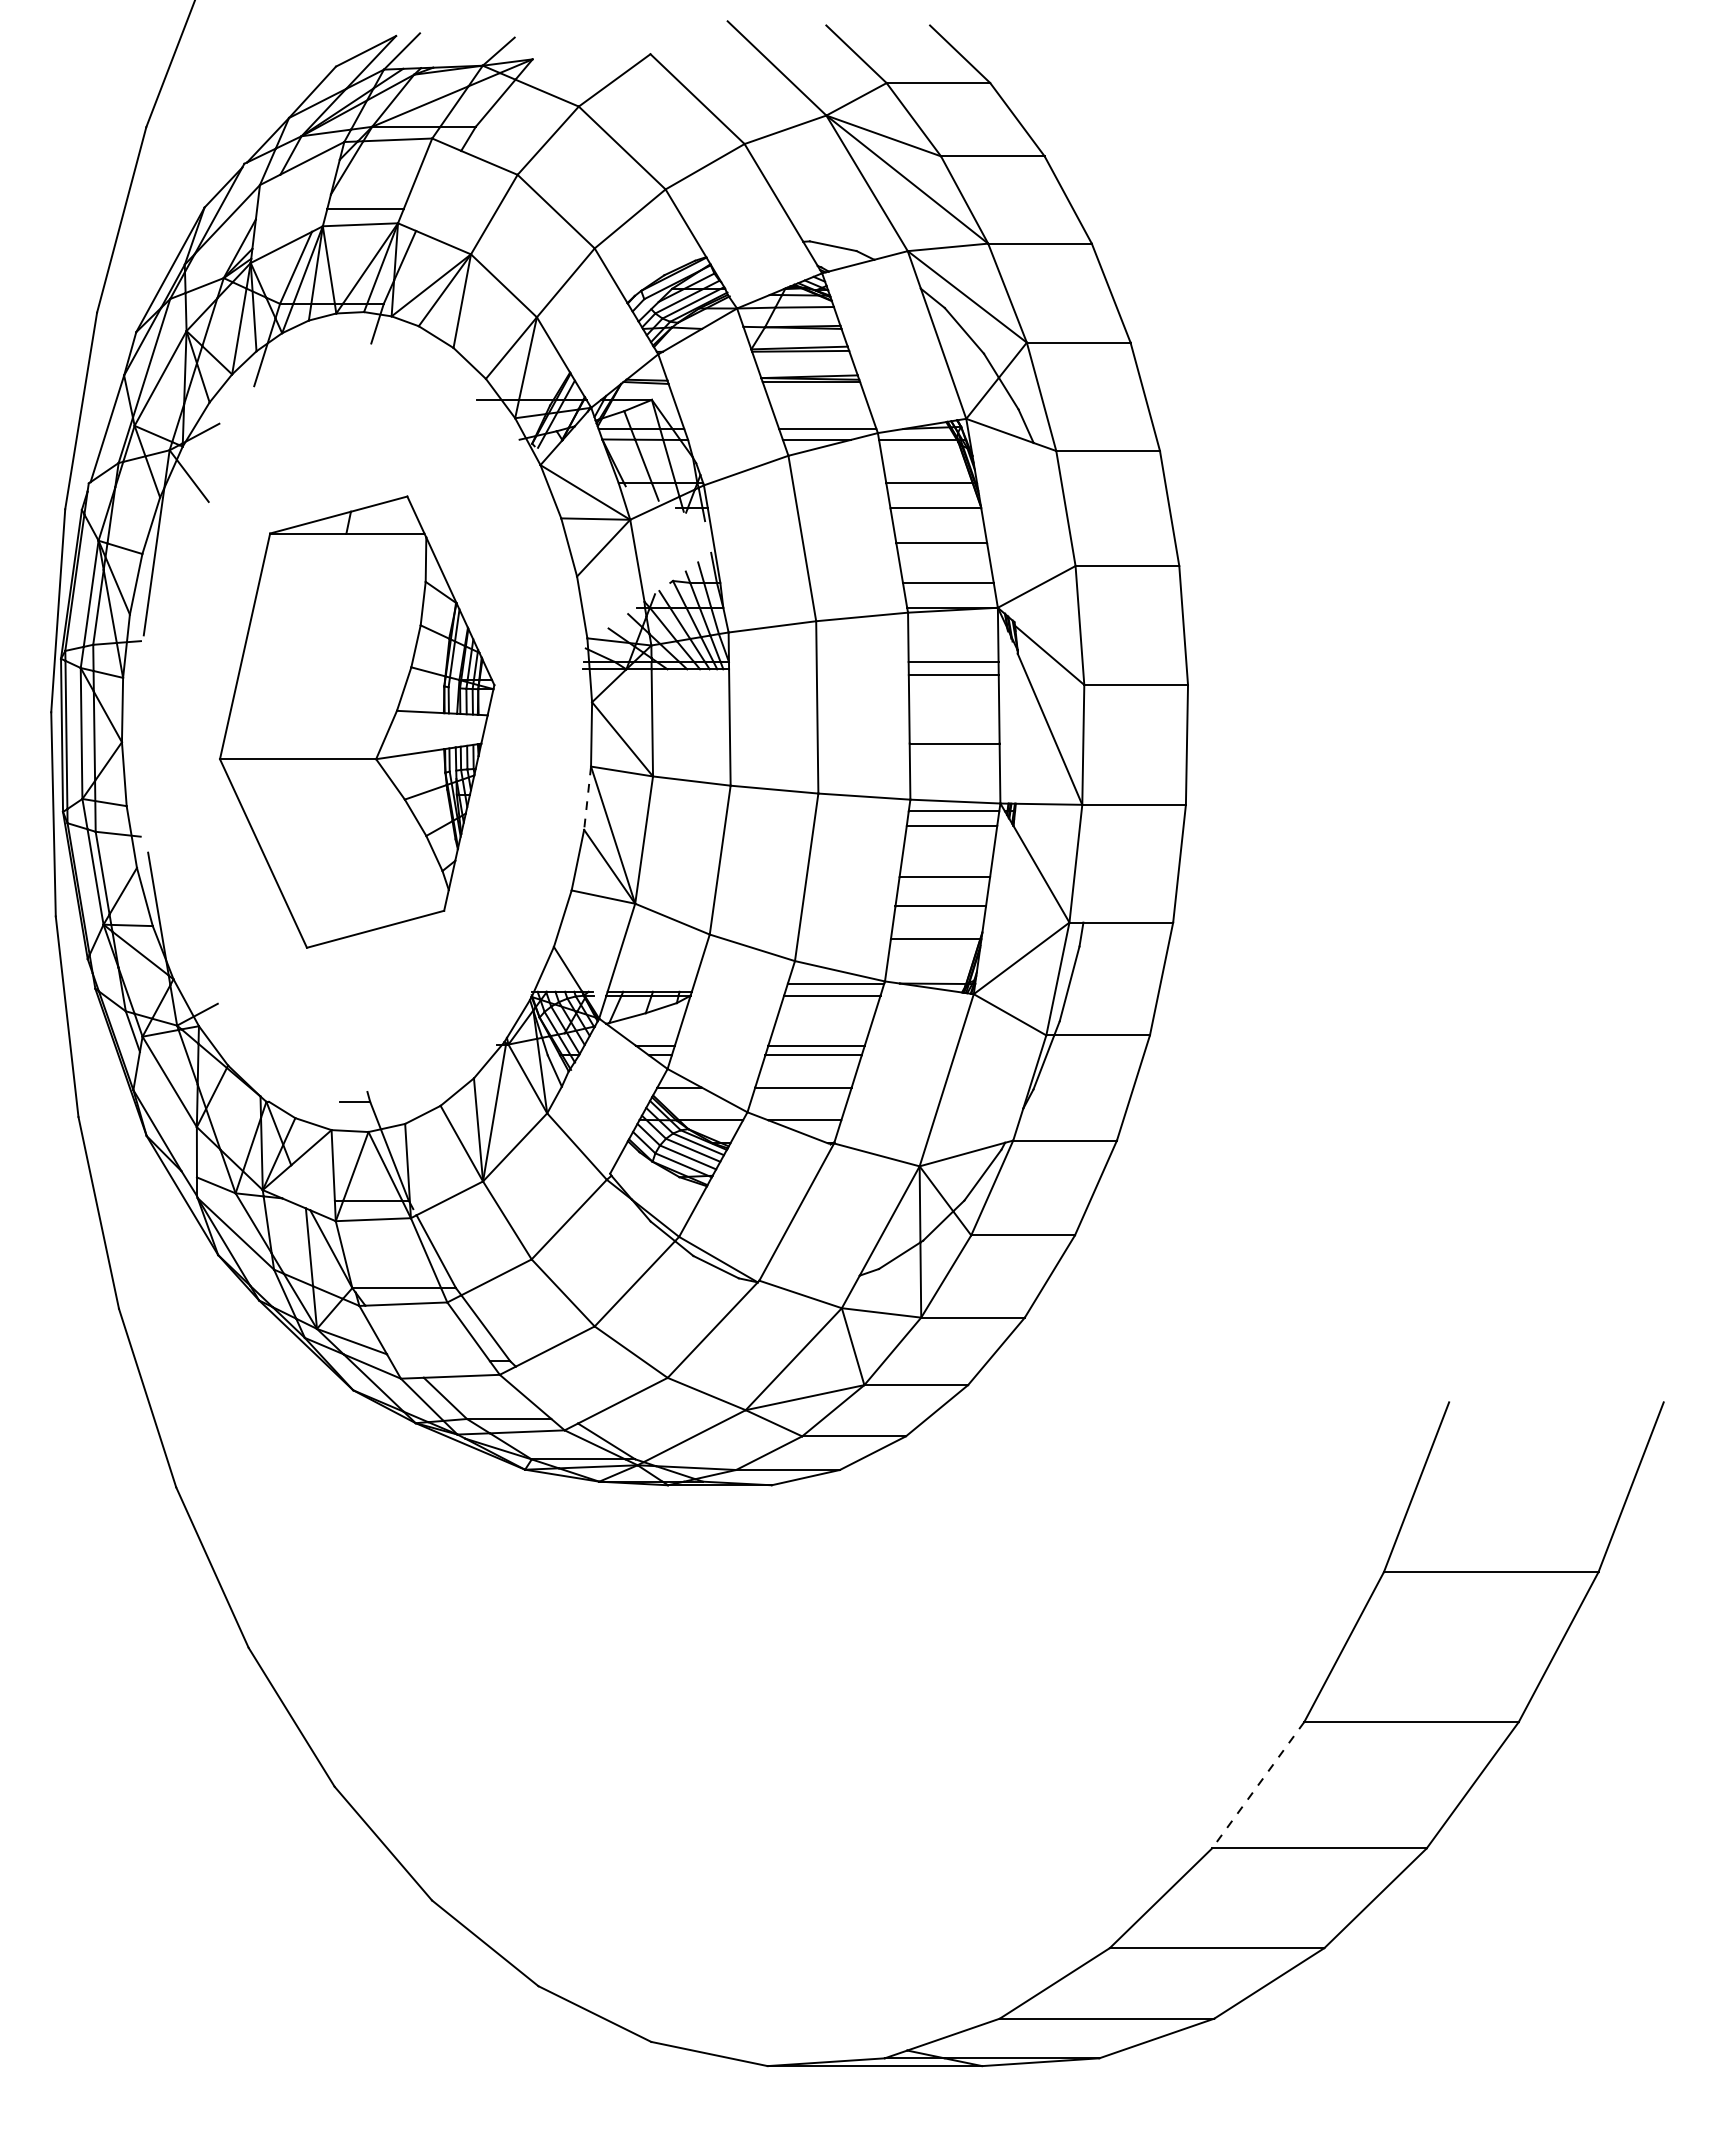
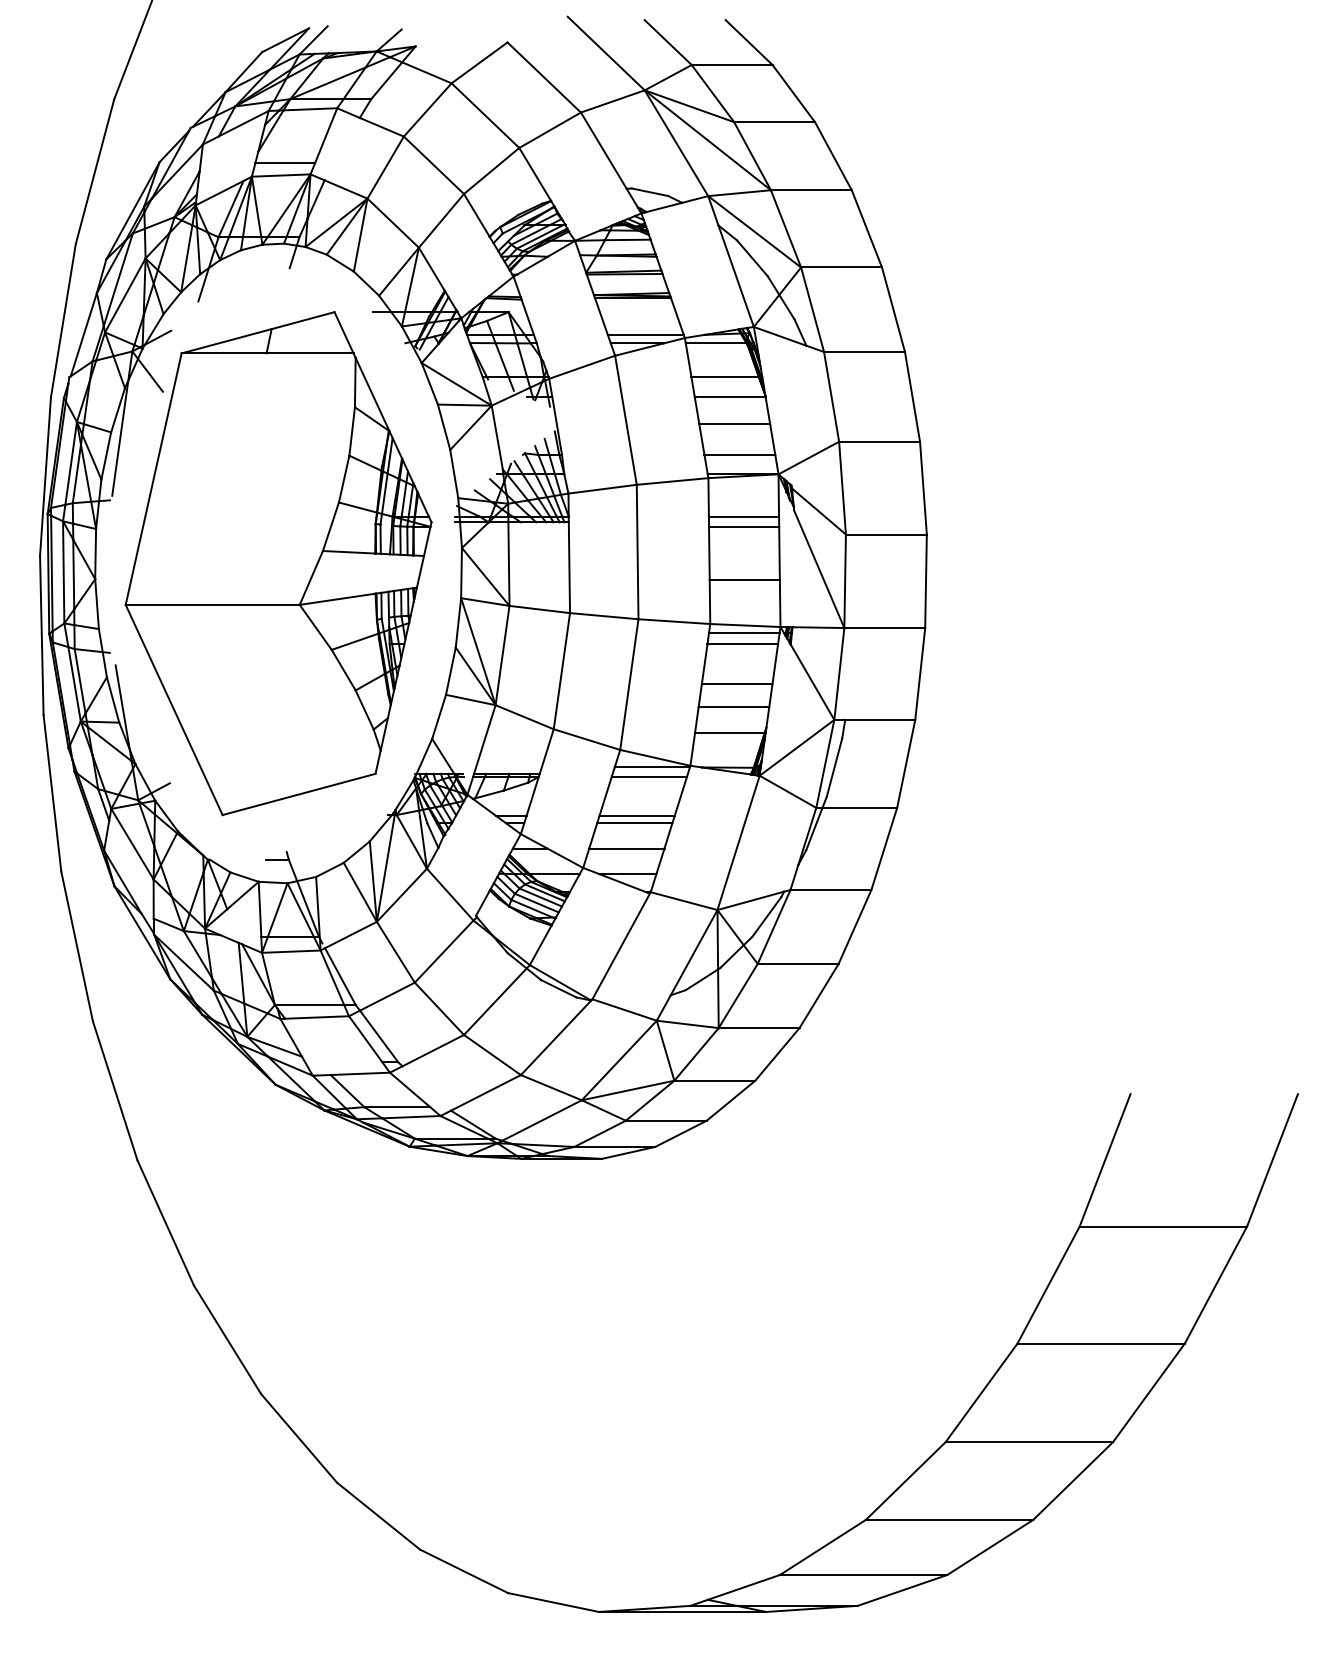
part: (357, 721) -> (278, 563), size x1.43
line: (587, 798) -> (458, 623), dashed -> solid
line: (1257, 1785) -> (981, 1393), dashed -> solid

